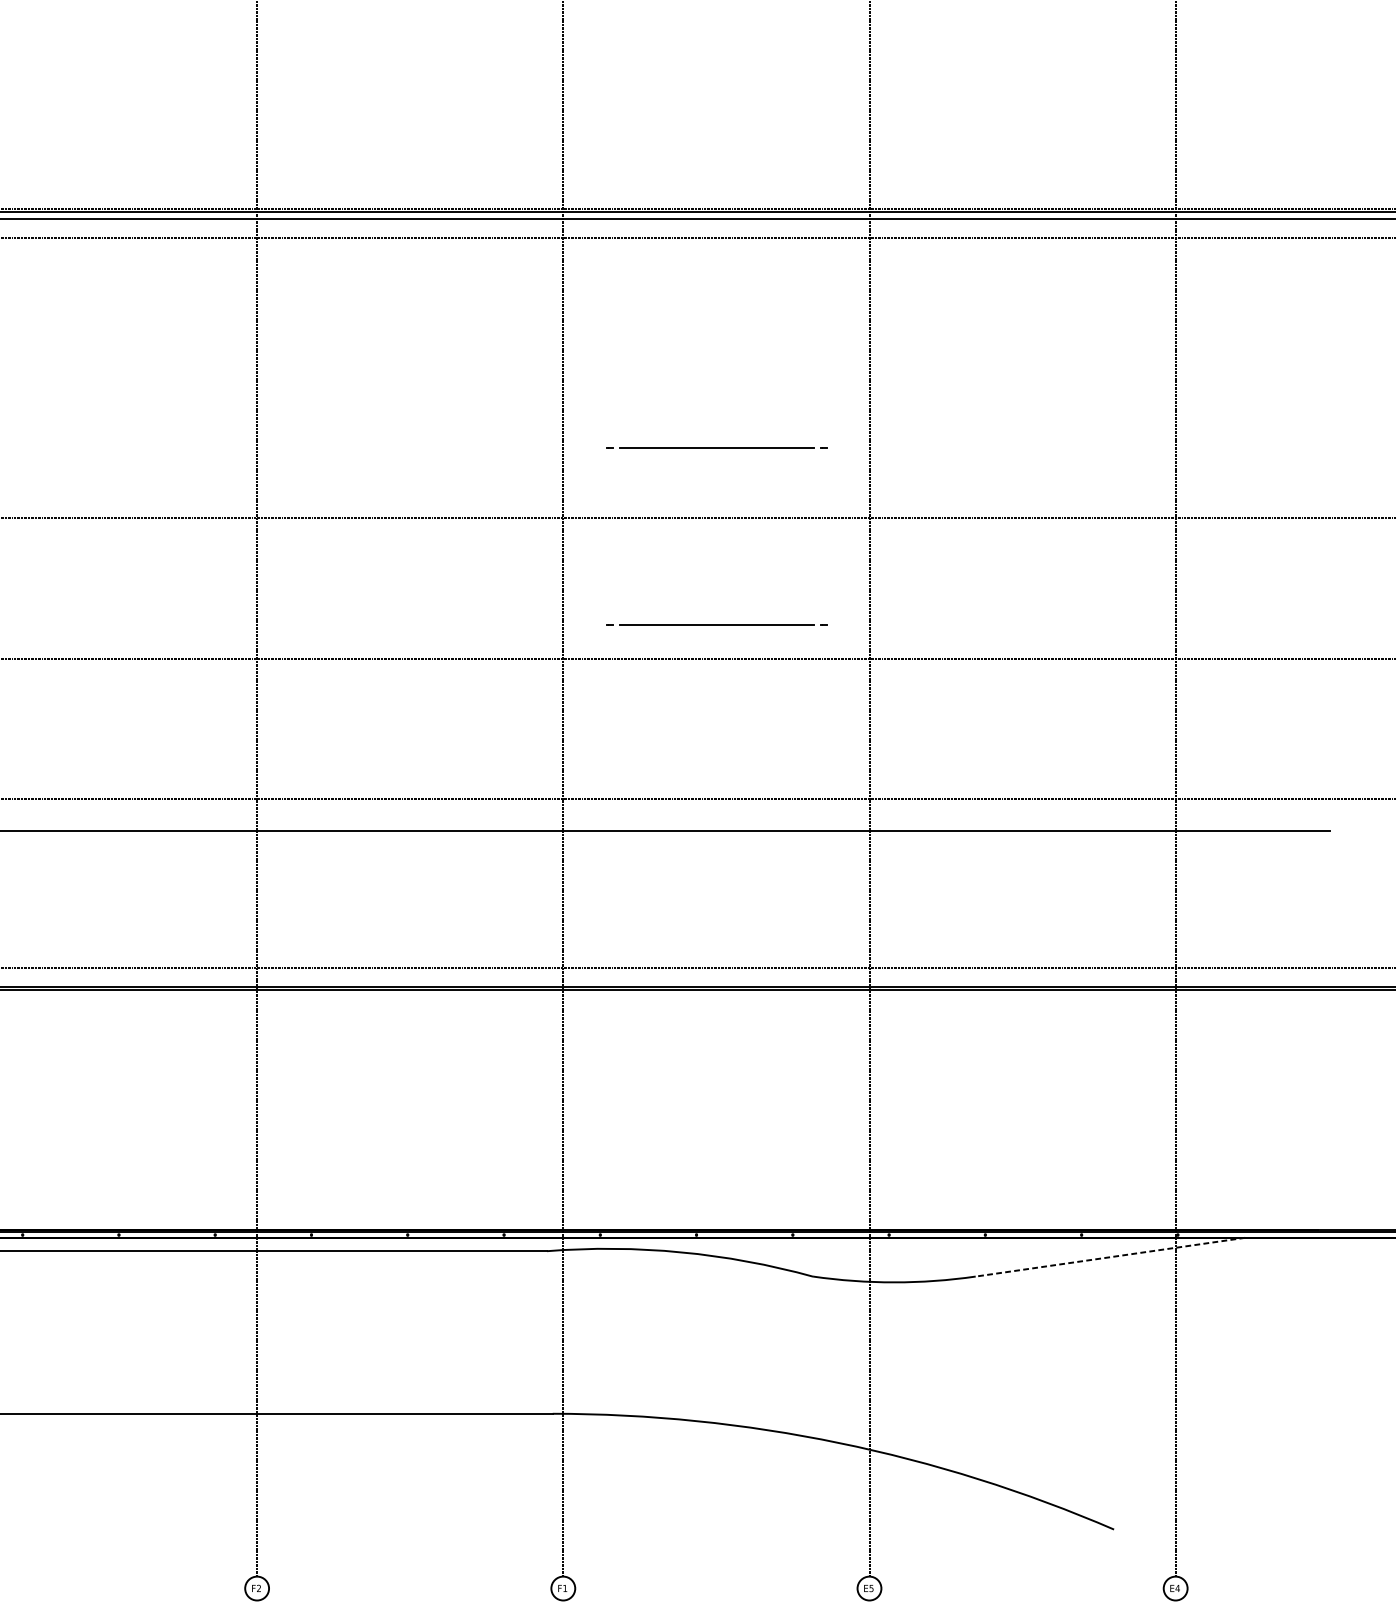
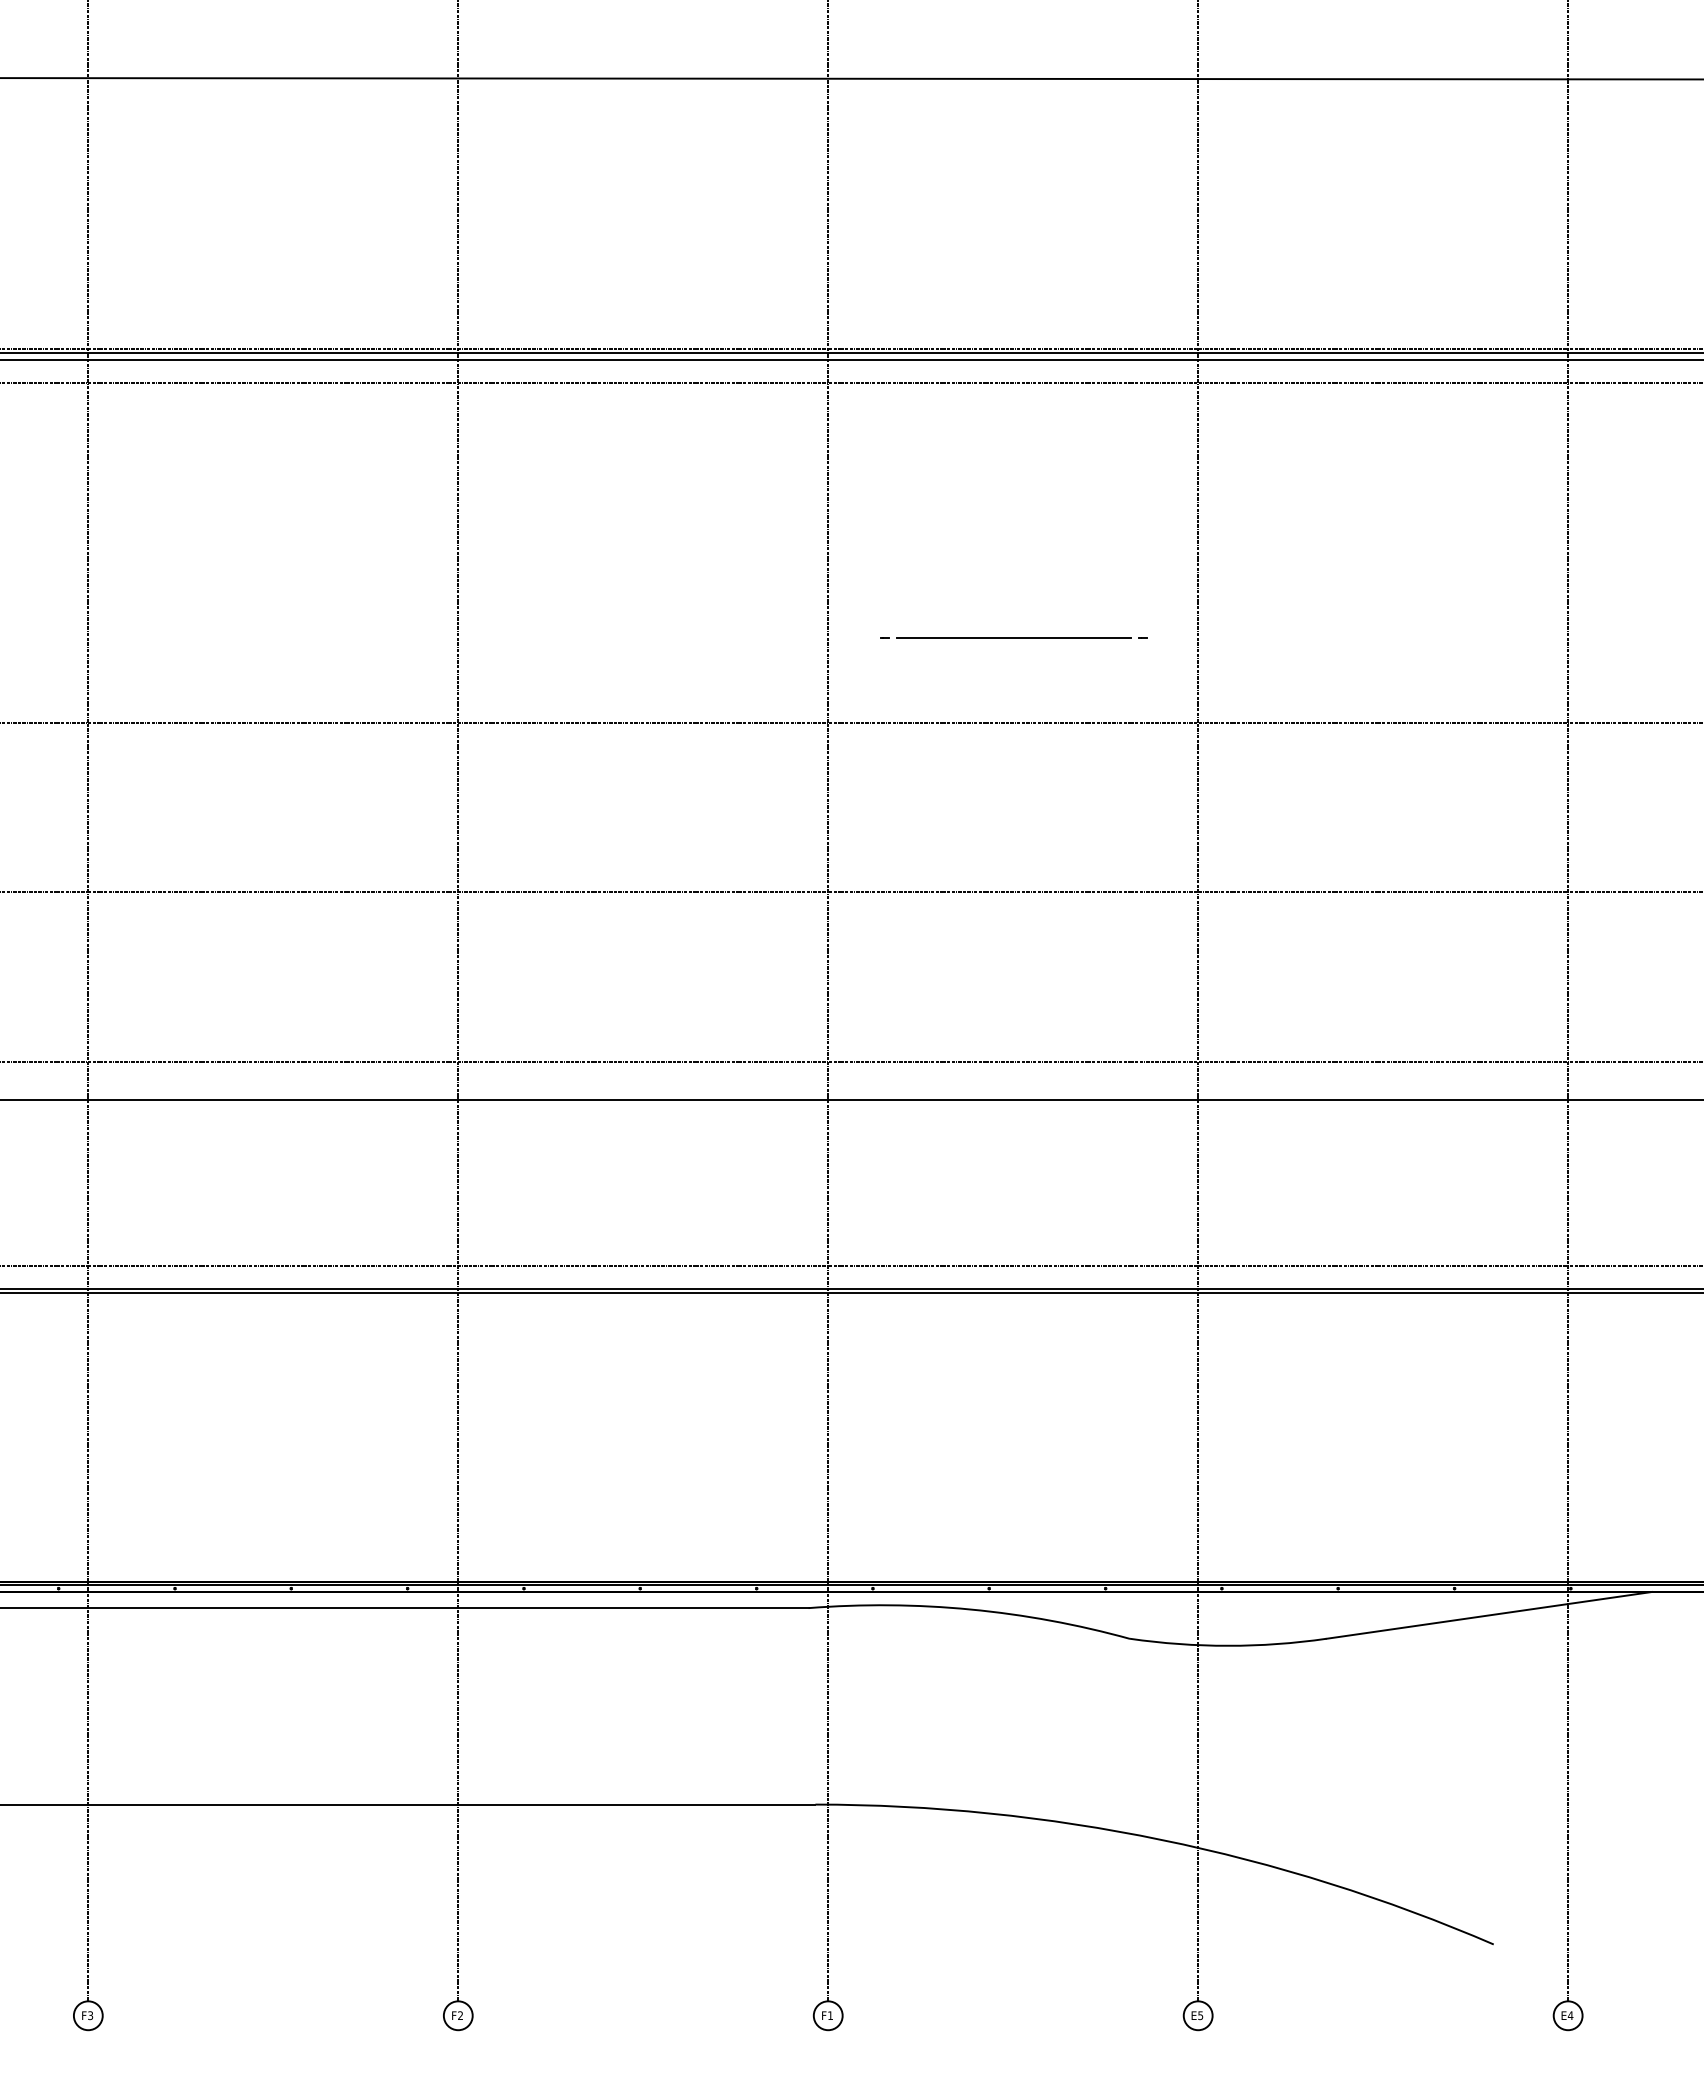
line: (716, 625) -> (1013, 851), removed
line: (1109, 1257) -> (1488, 1615), dashed -> solid

